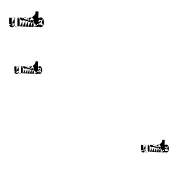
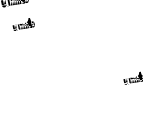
part: (27, 67) -> (22, 24), moved

